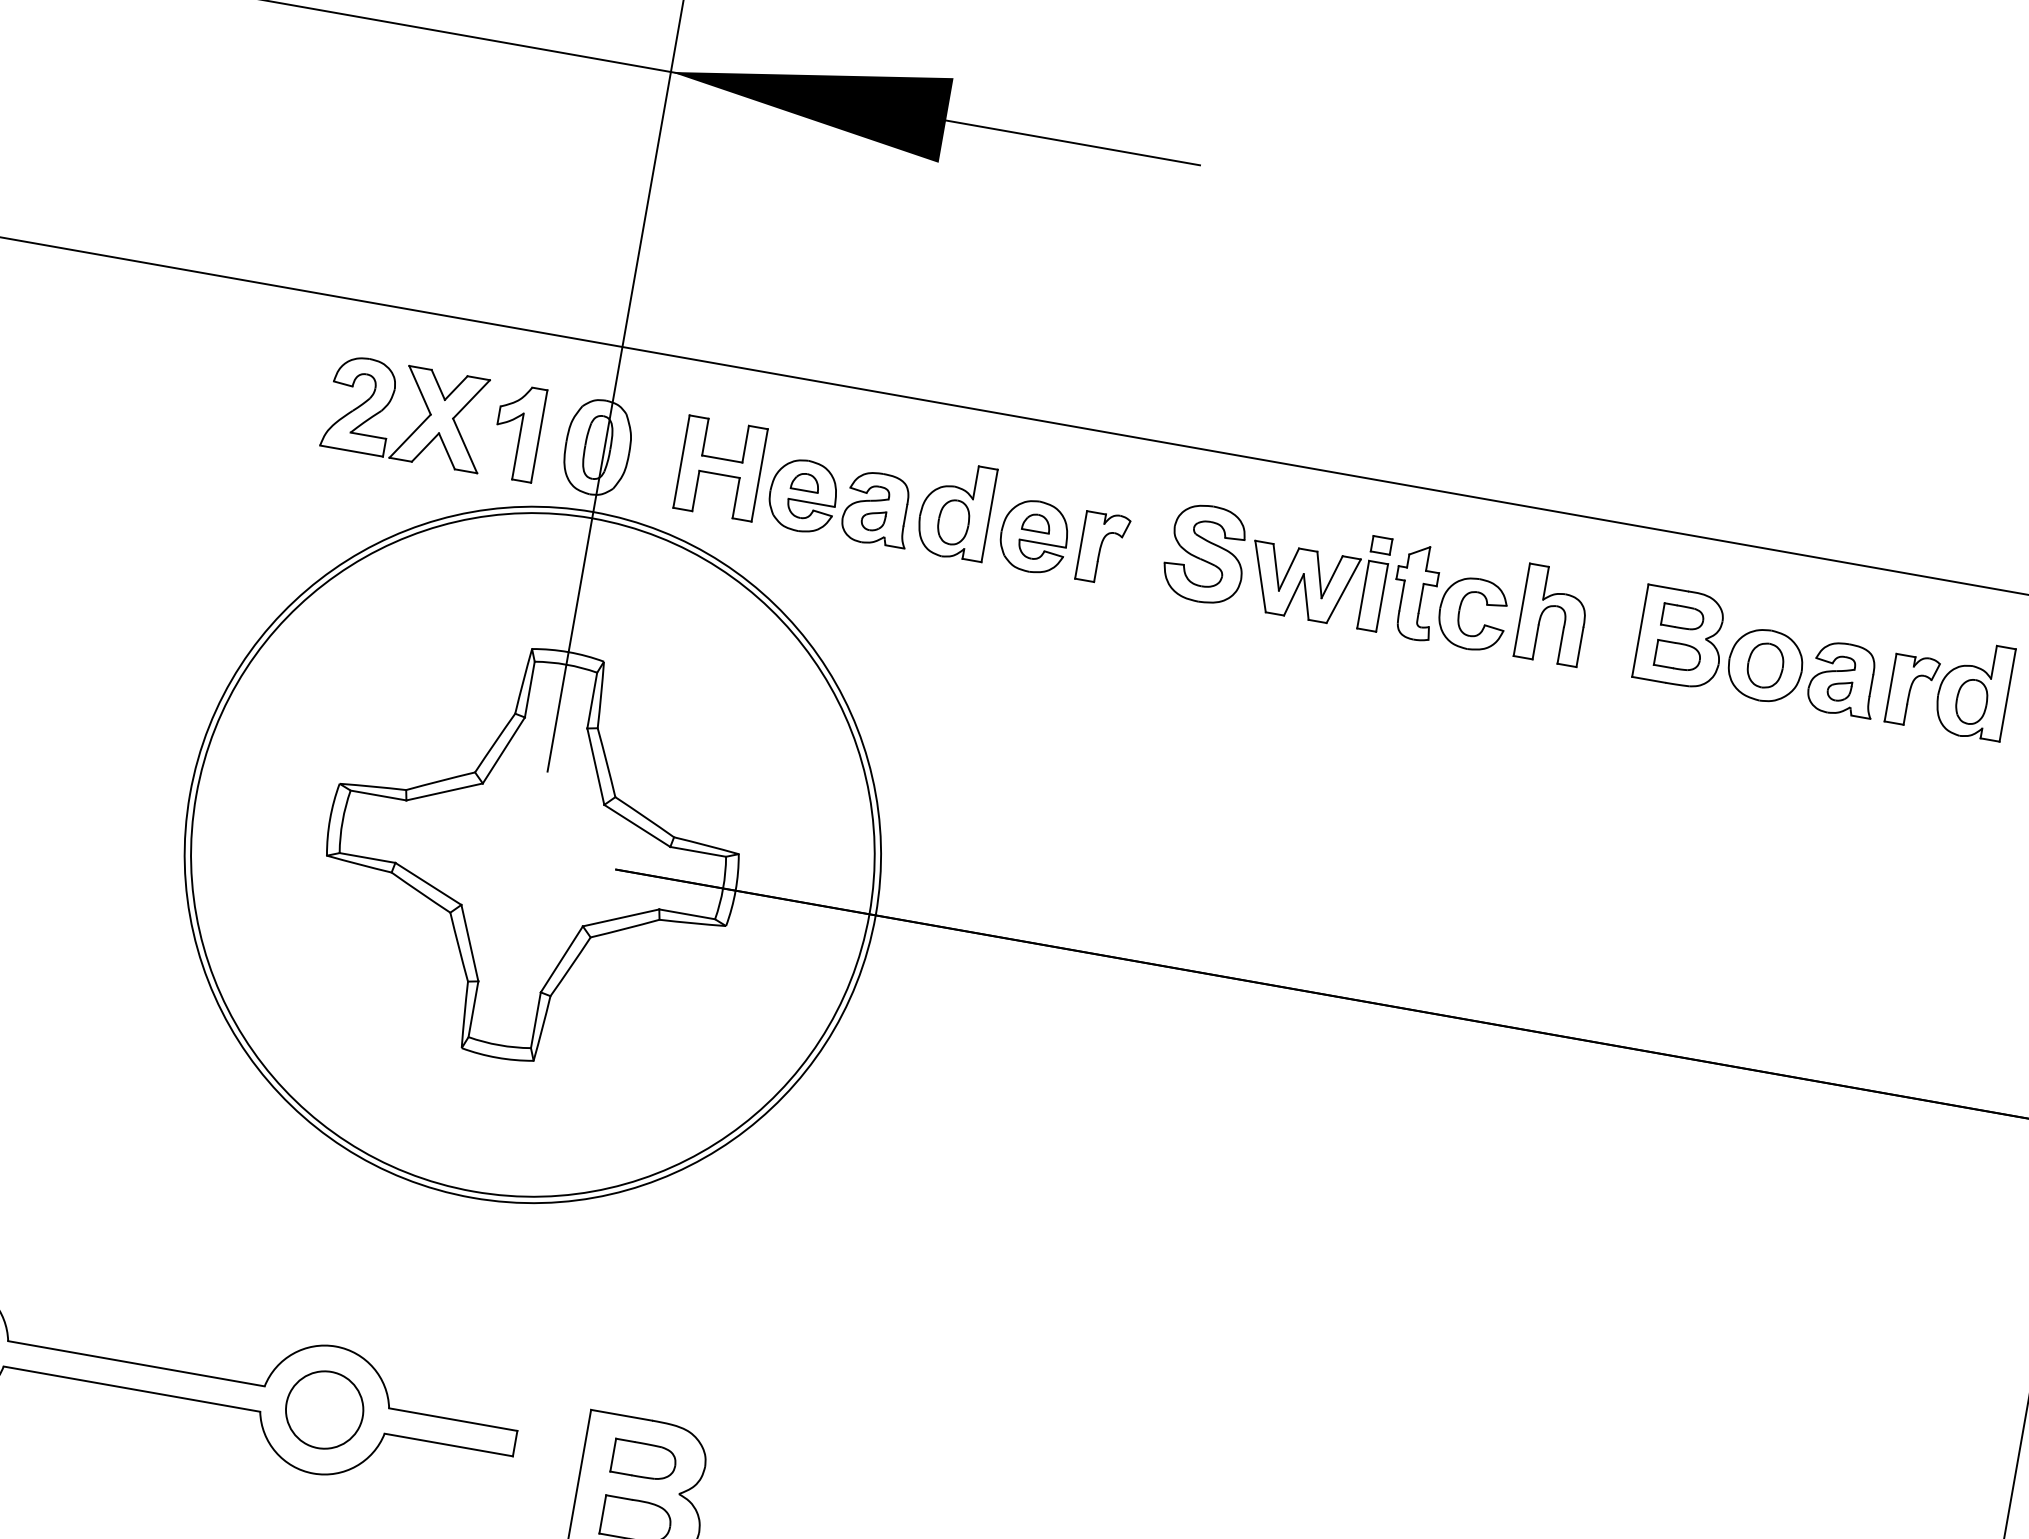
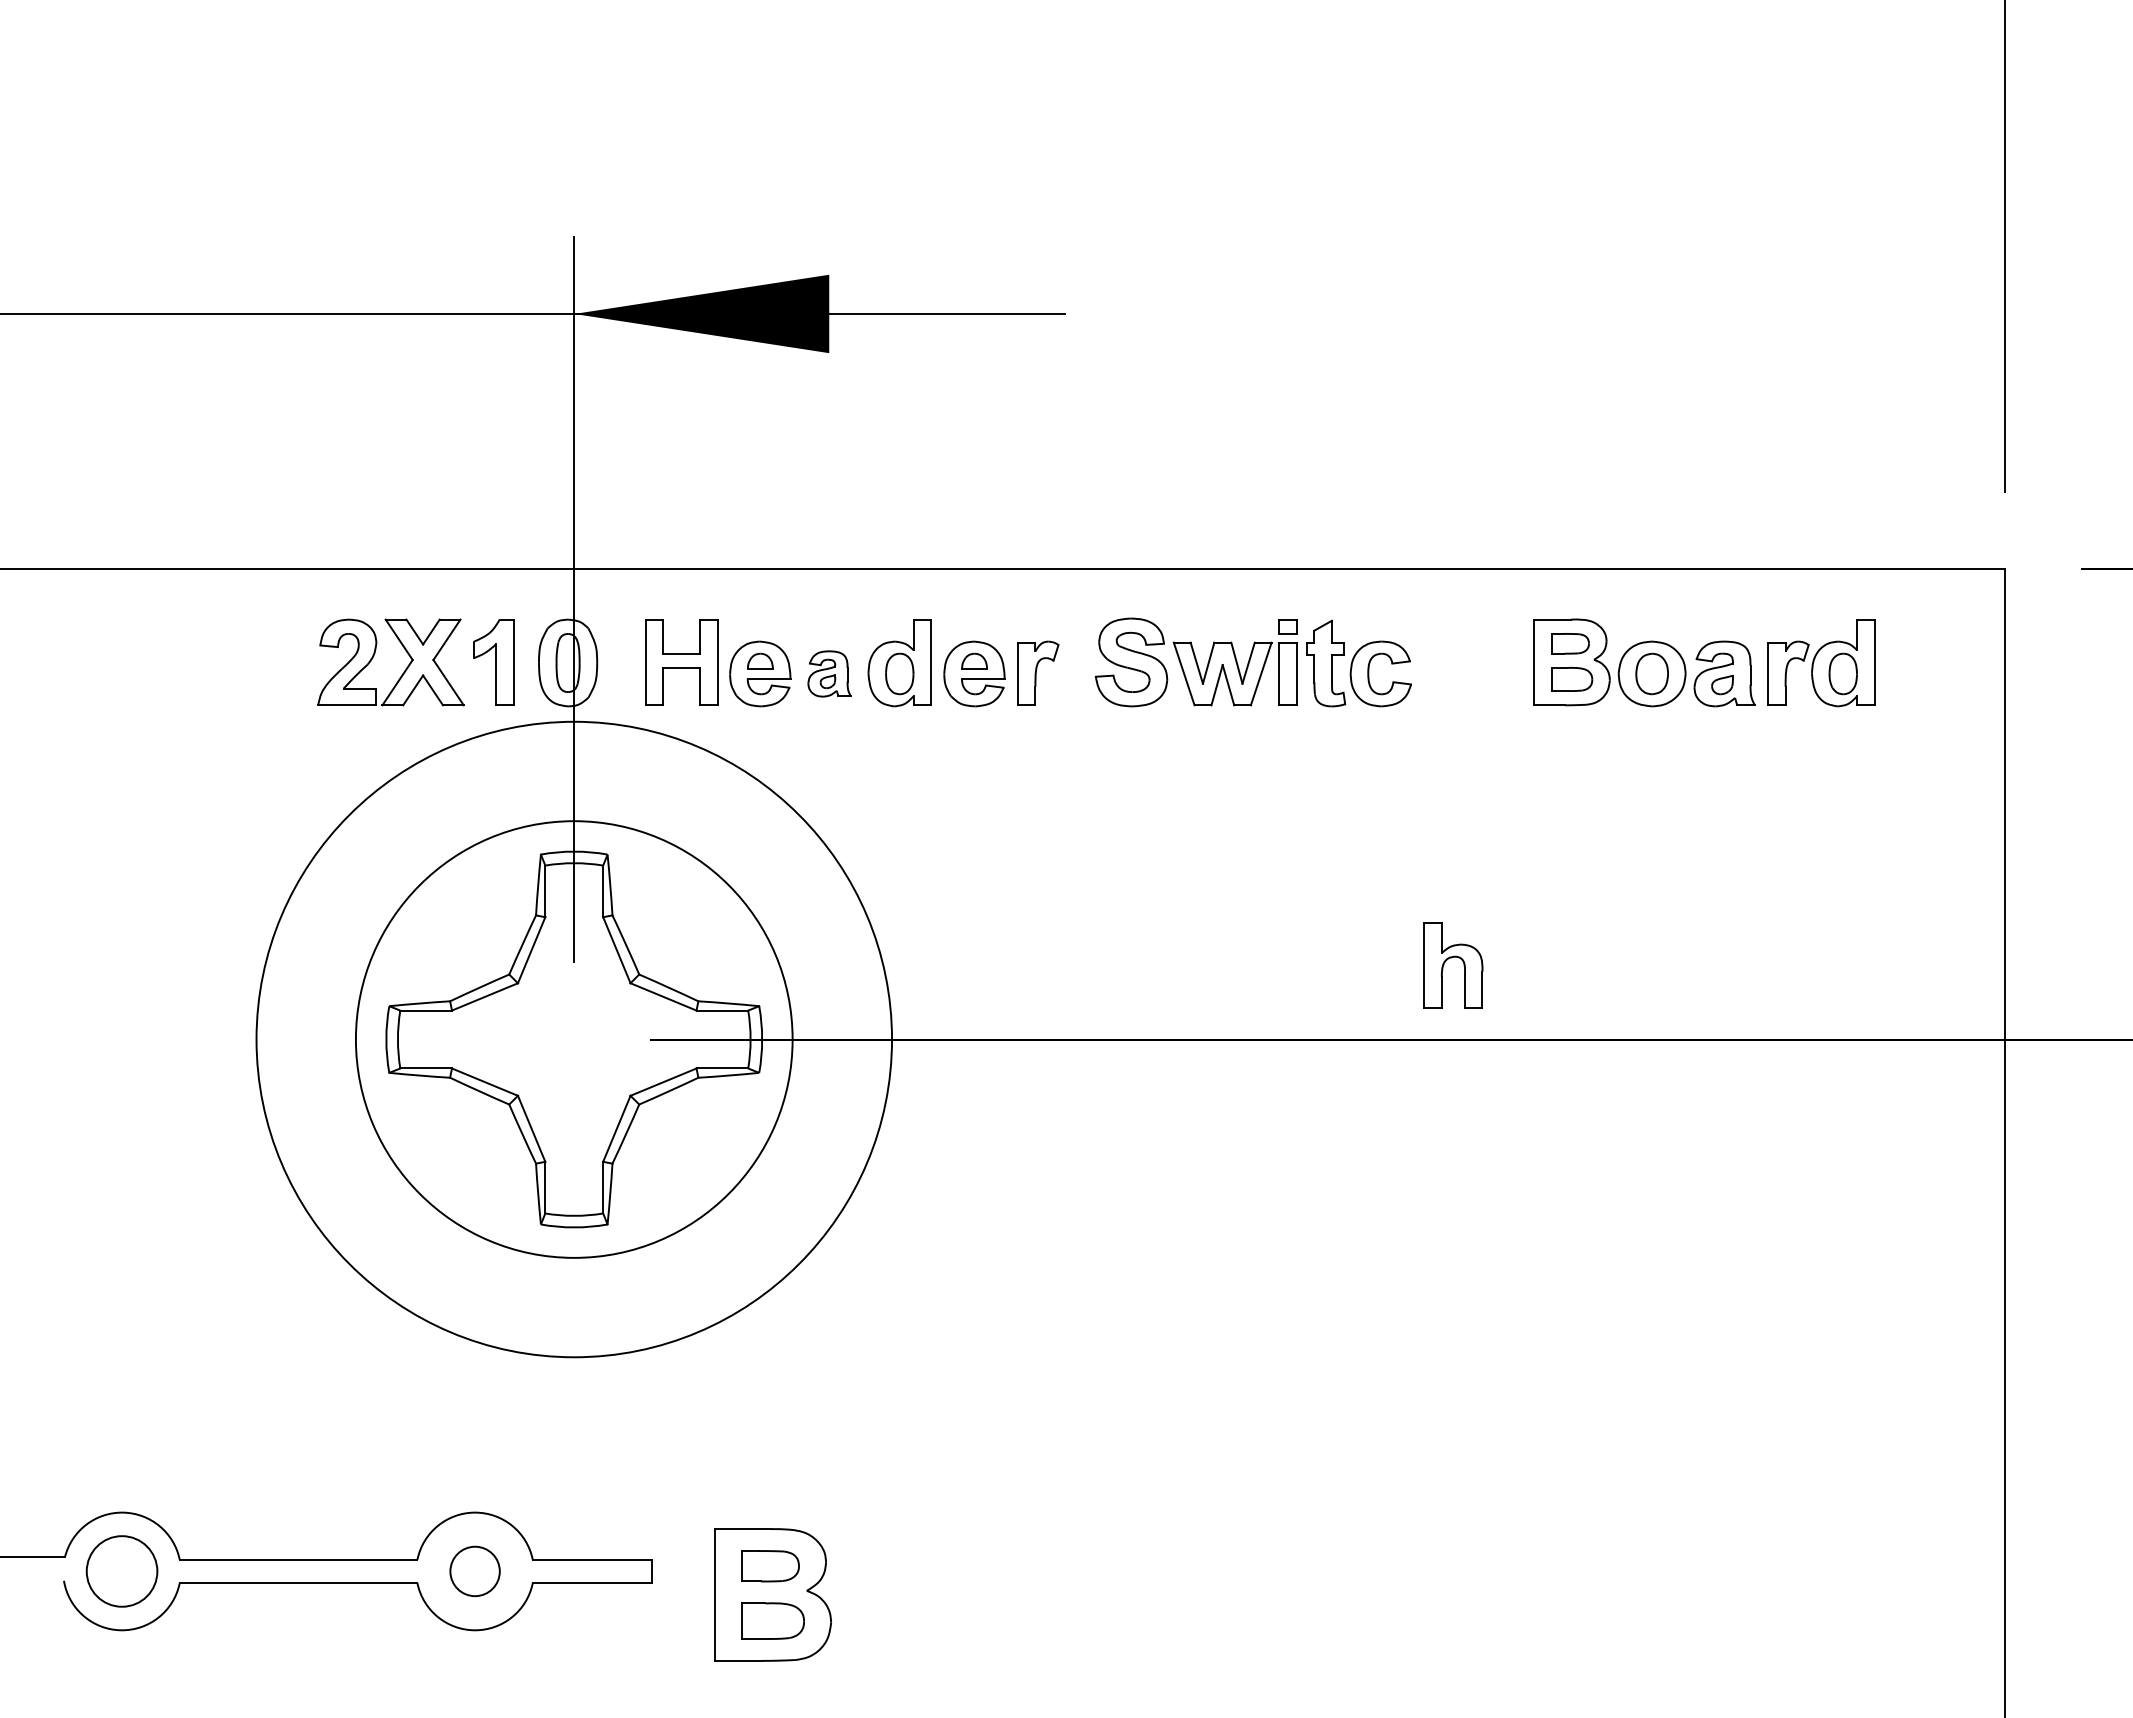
part: (877, 508) -> (829, 673), size x0.7
part: (1552, 607) -> (1451, 958), moved
circle: (533, 854) -> (574, 1039), size x0.7
circle: (324, 1409) -> (474, 1571), size x0.7

